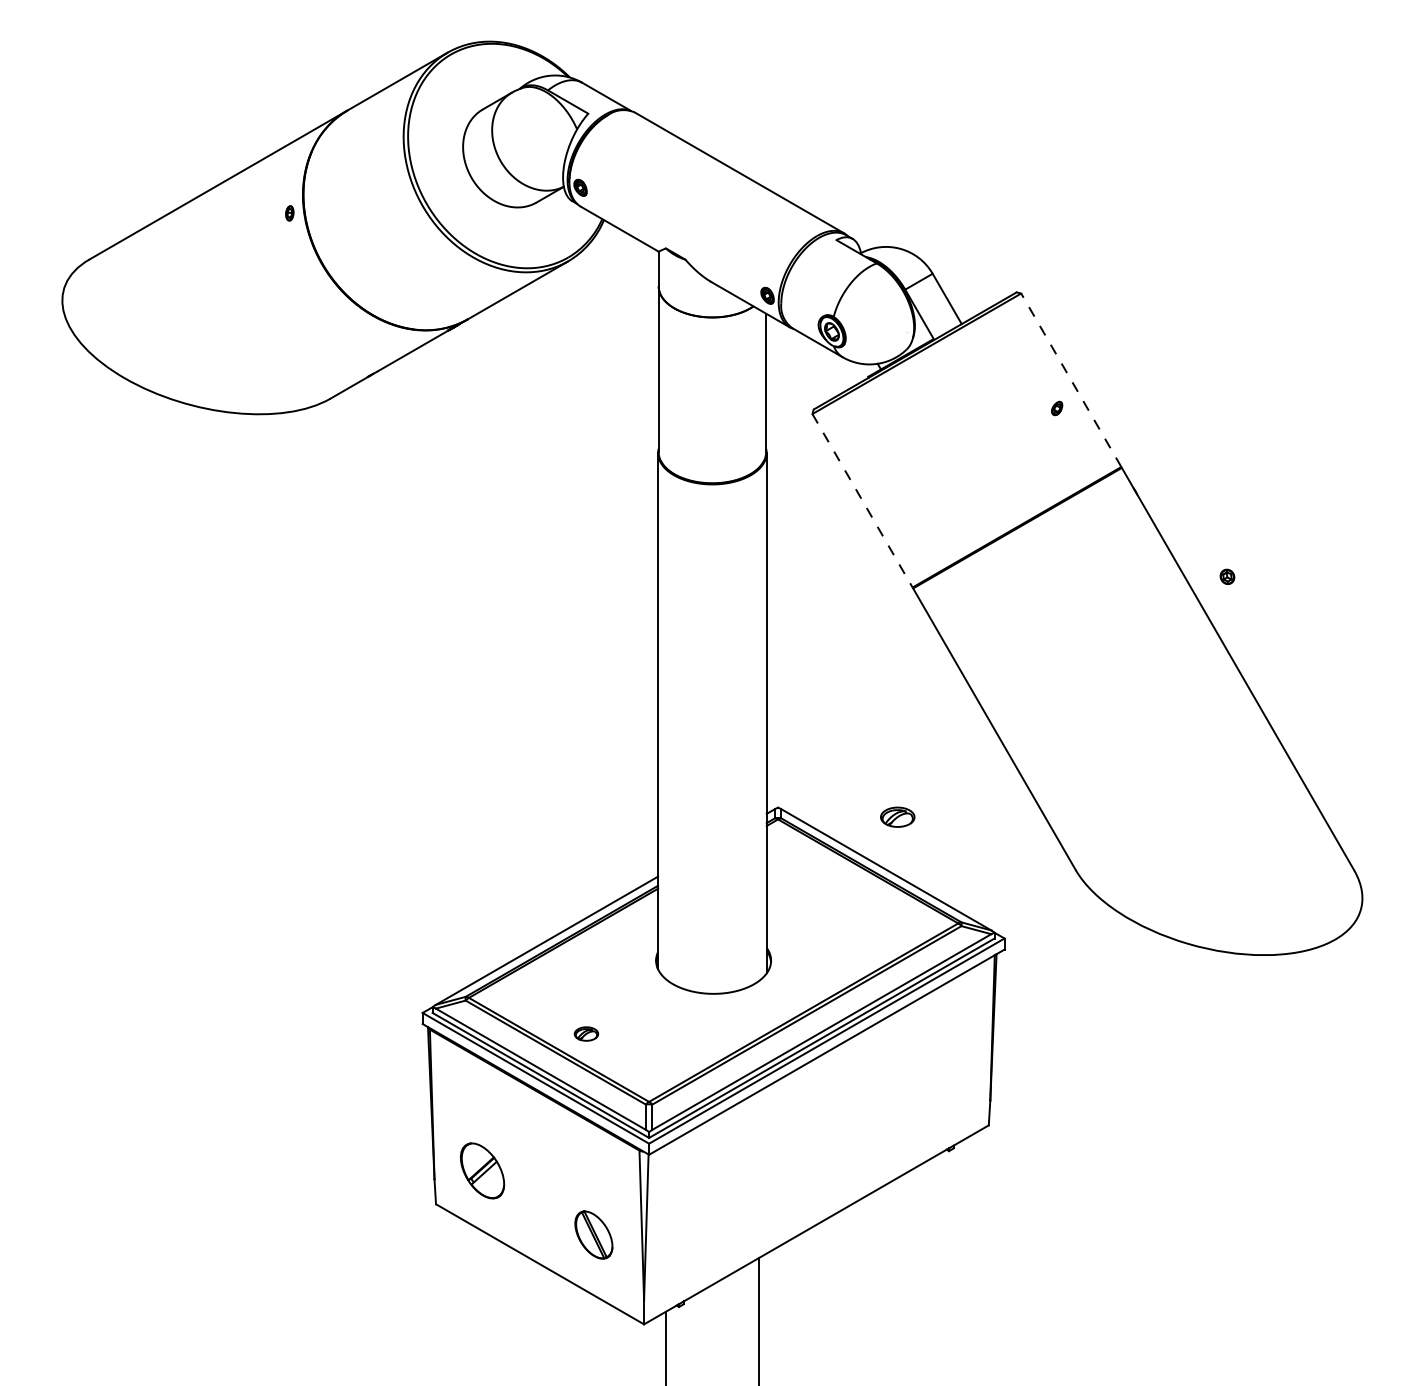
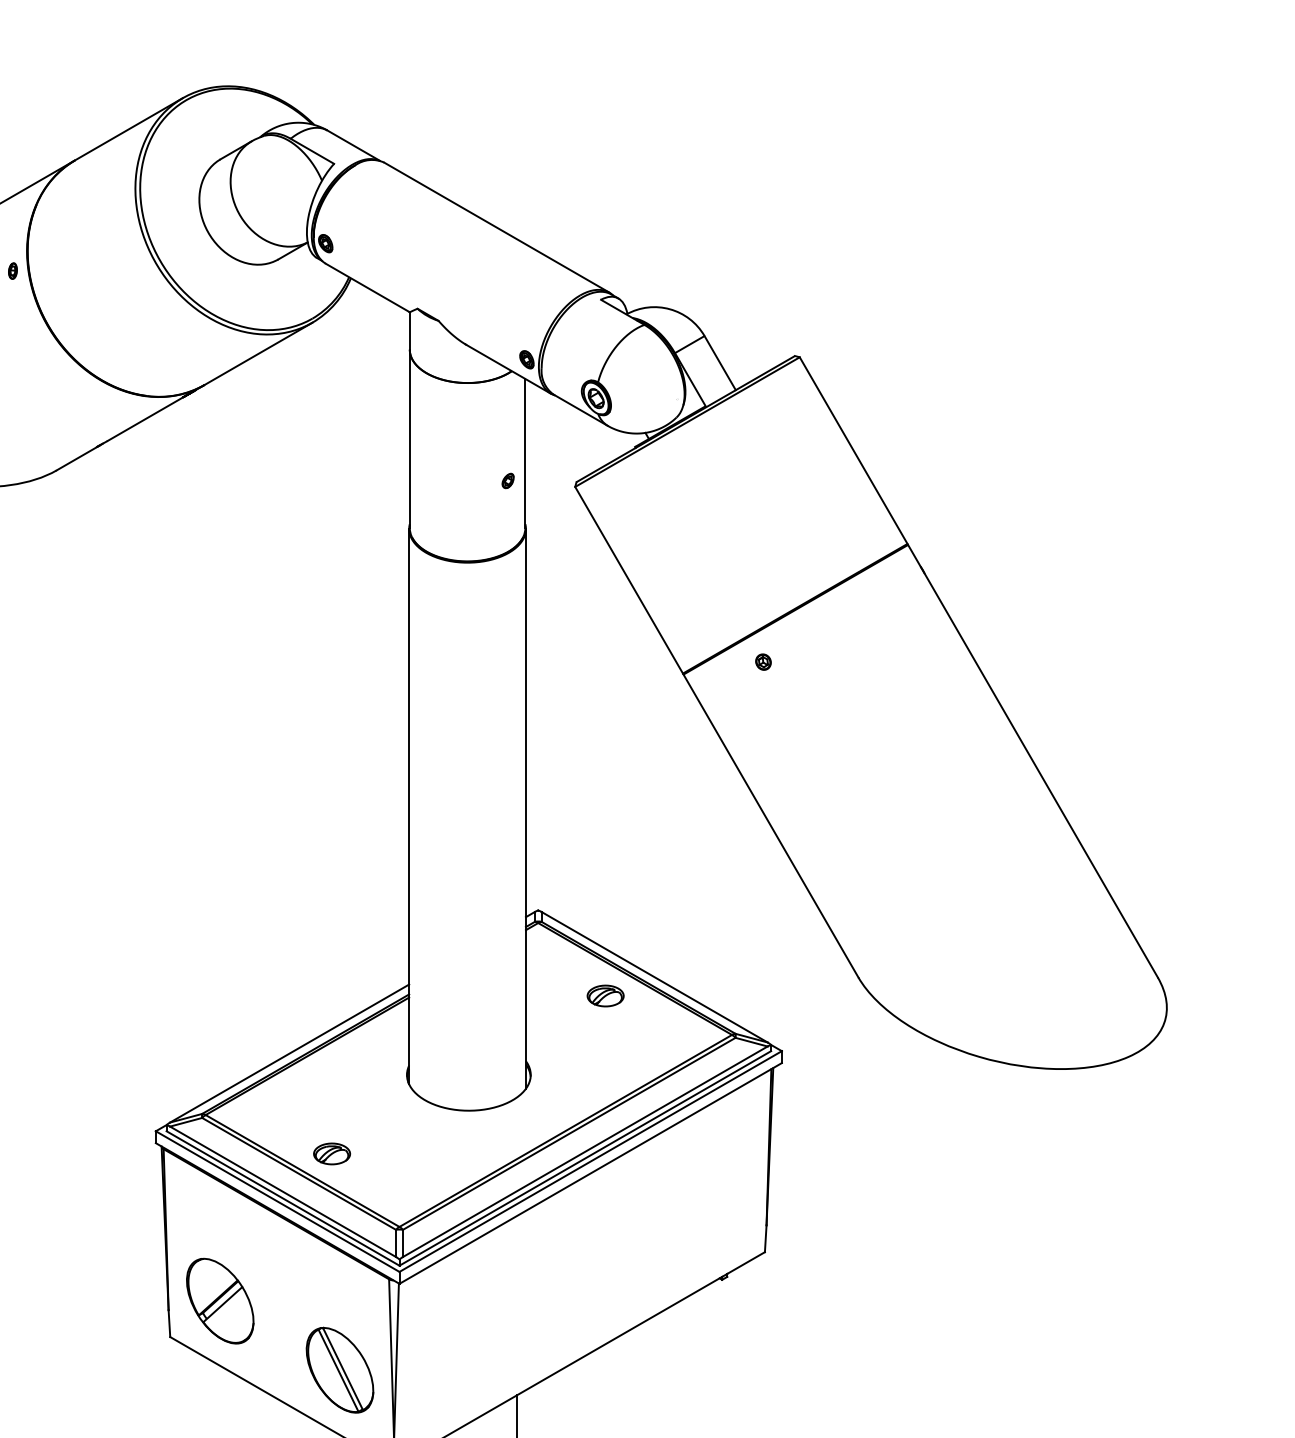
line: (1071, 379) -> (853, 449), dashed -> solid
part: (1057, 408) -> (508, 480), moved
line: (862, 501) -> (629, 581), dashed -> solid
part: (1227, 576) -> (763, 661), moved
part: (897, 816) -> (605, 995), moved
part: (586, 1033) -> (332, 1153), size x1.43
part: (482, 1170) -> (220, 1300), size x1.43
part: (593, 1234) -> (339, 1369), size x1.67

